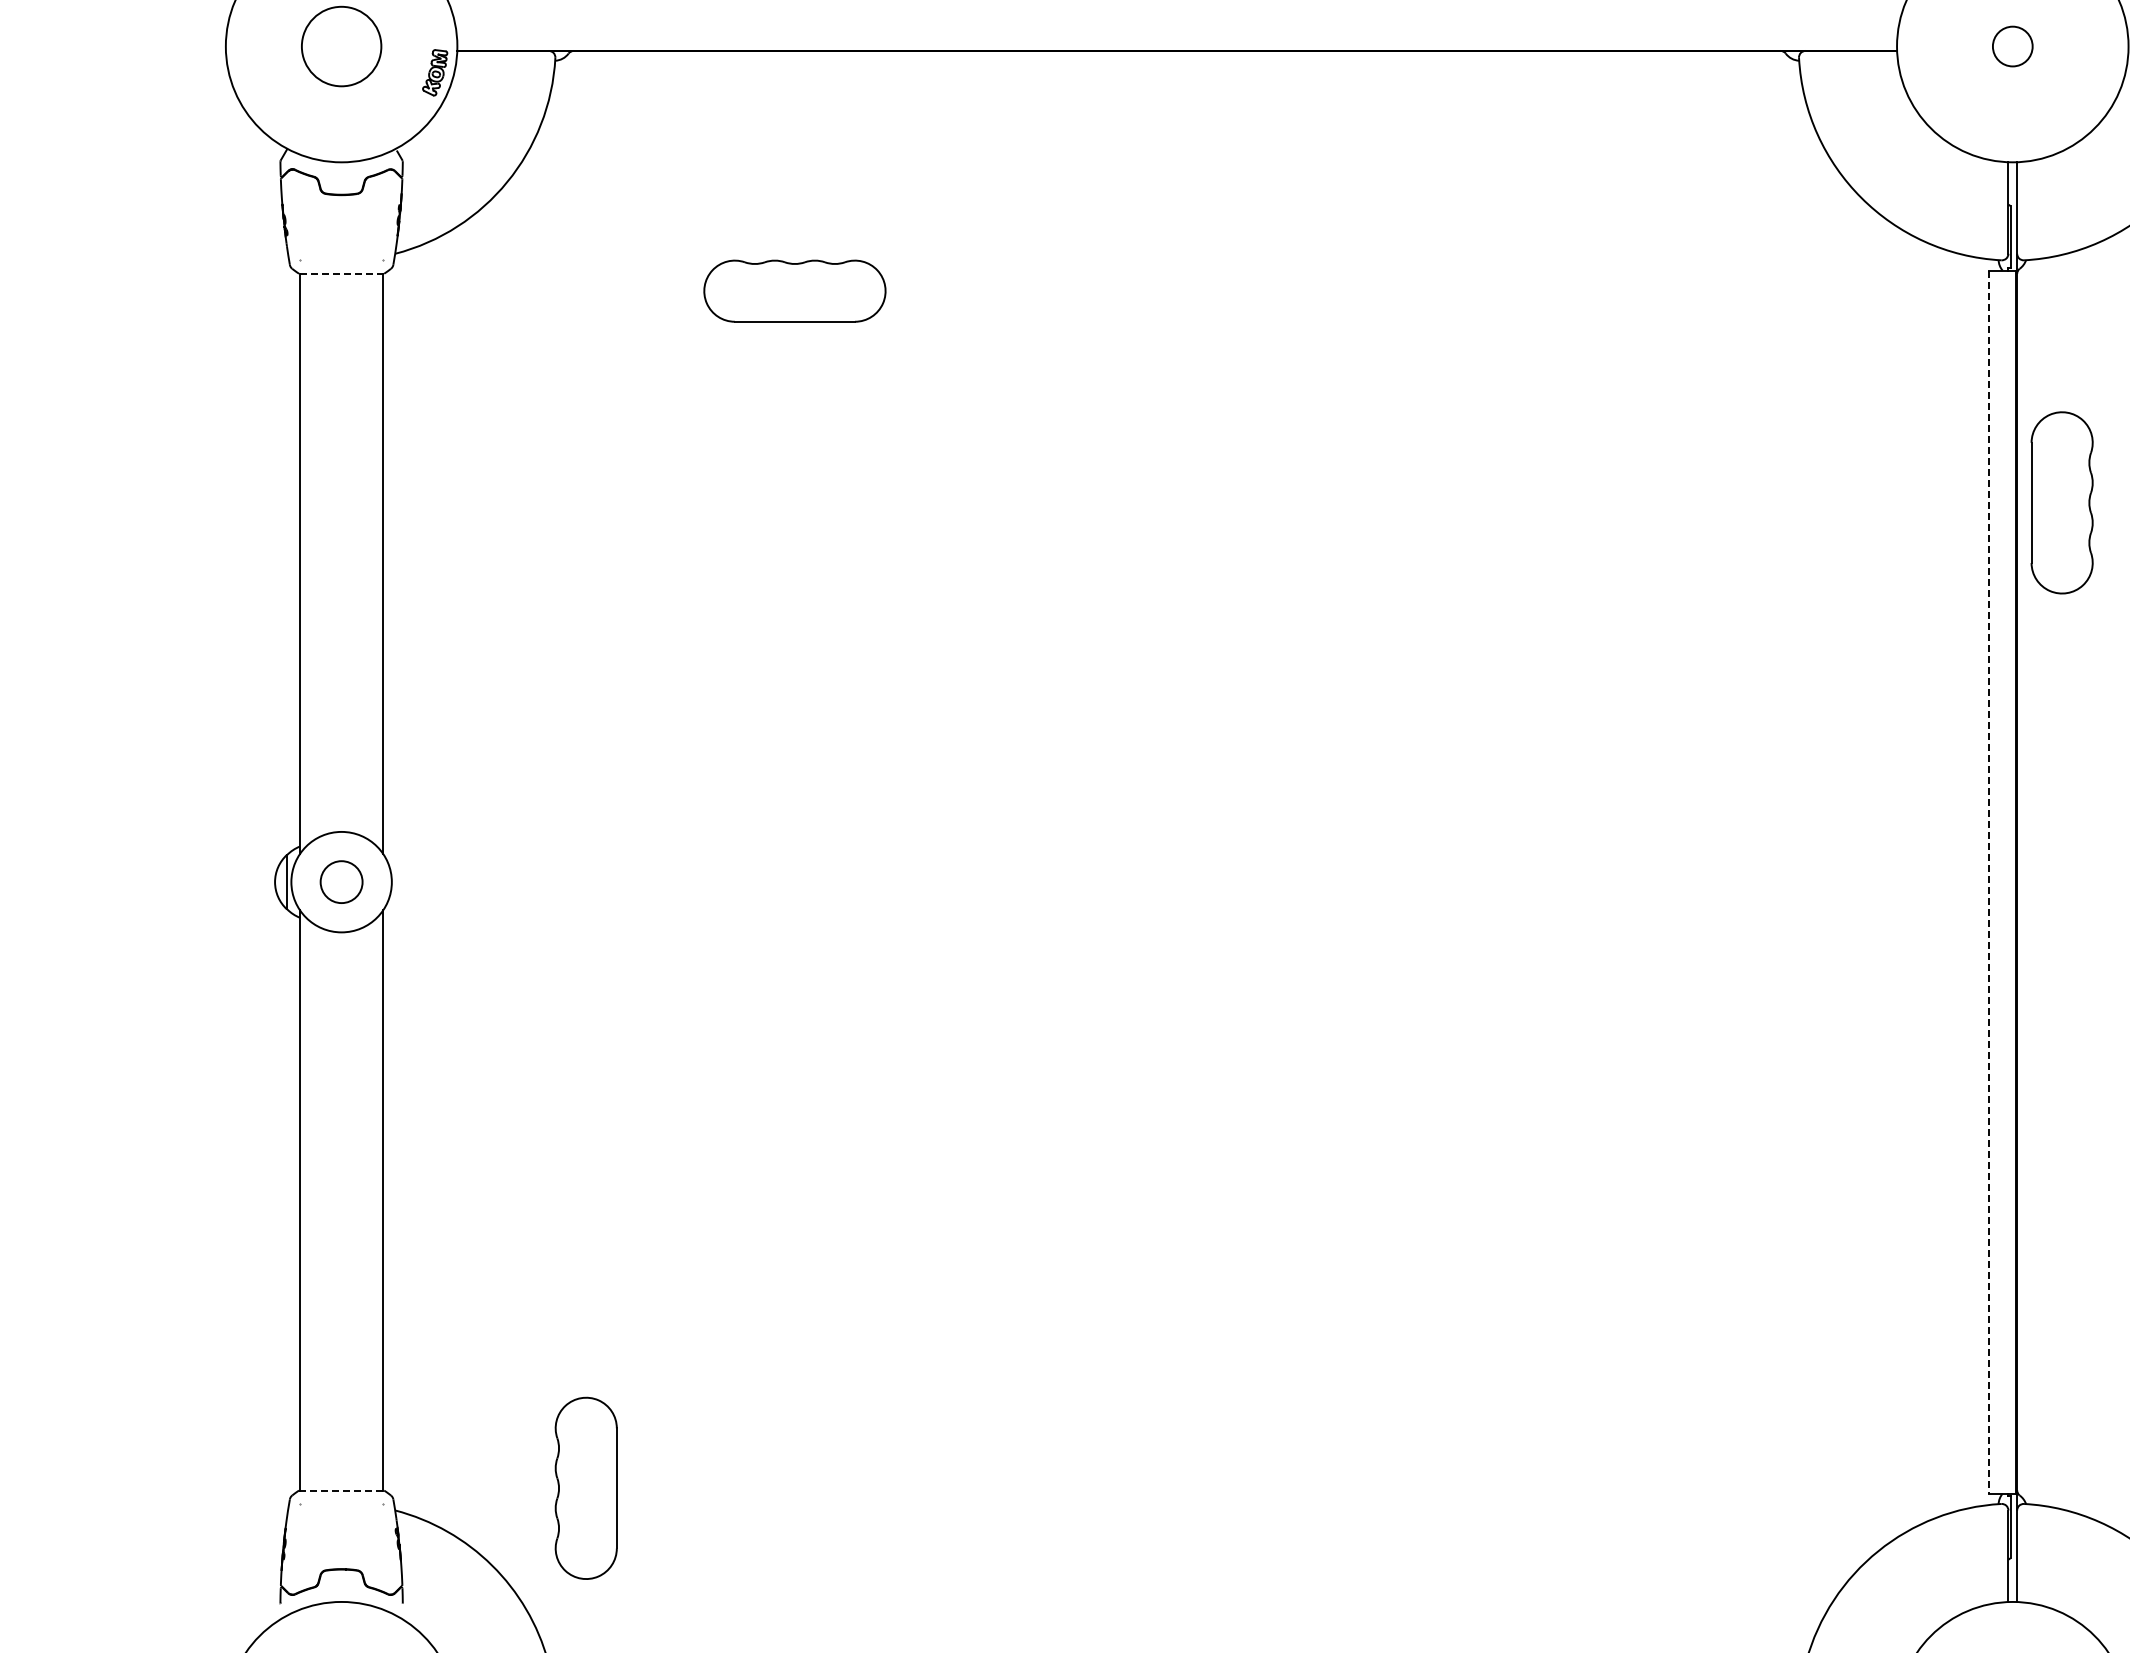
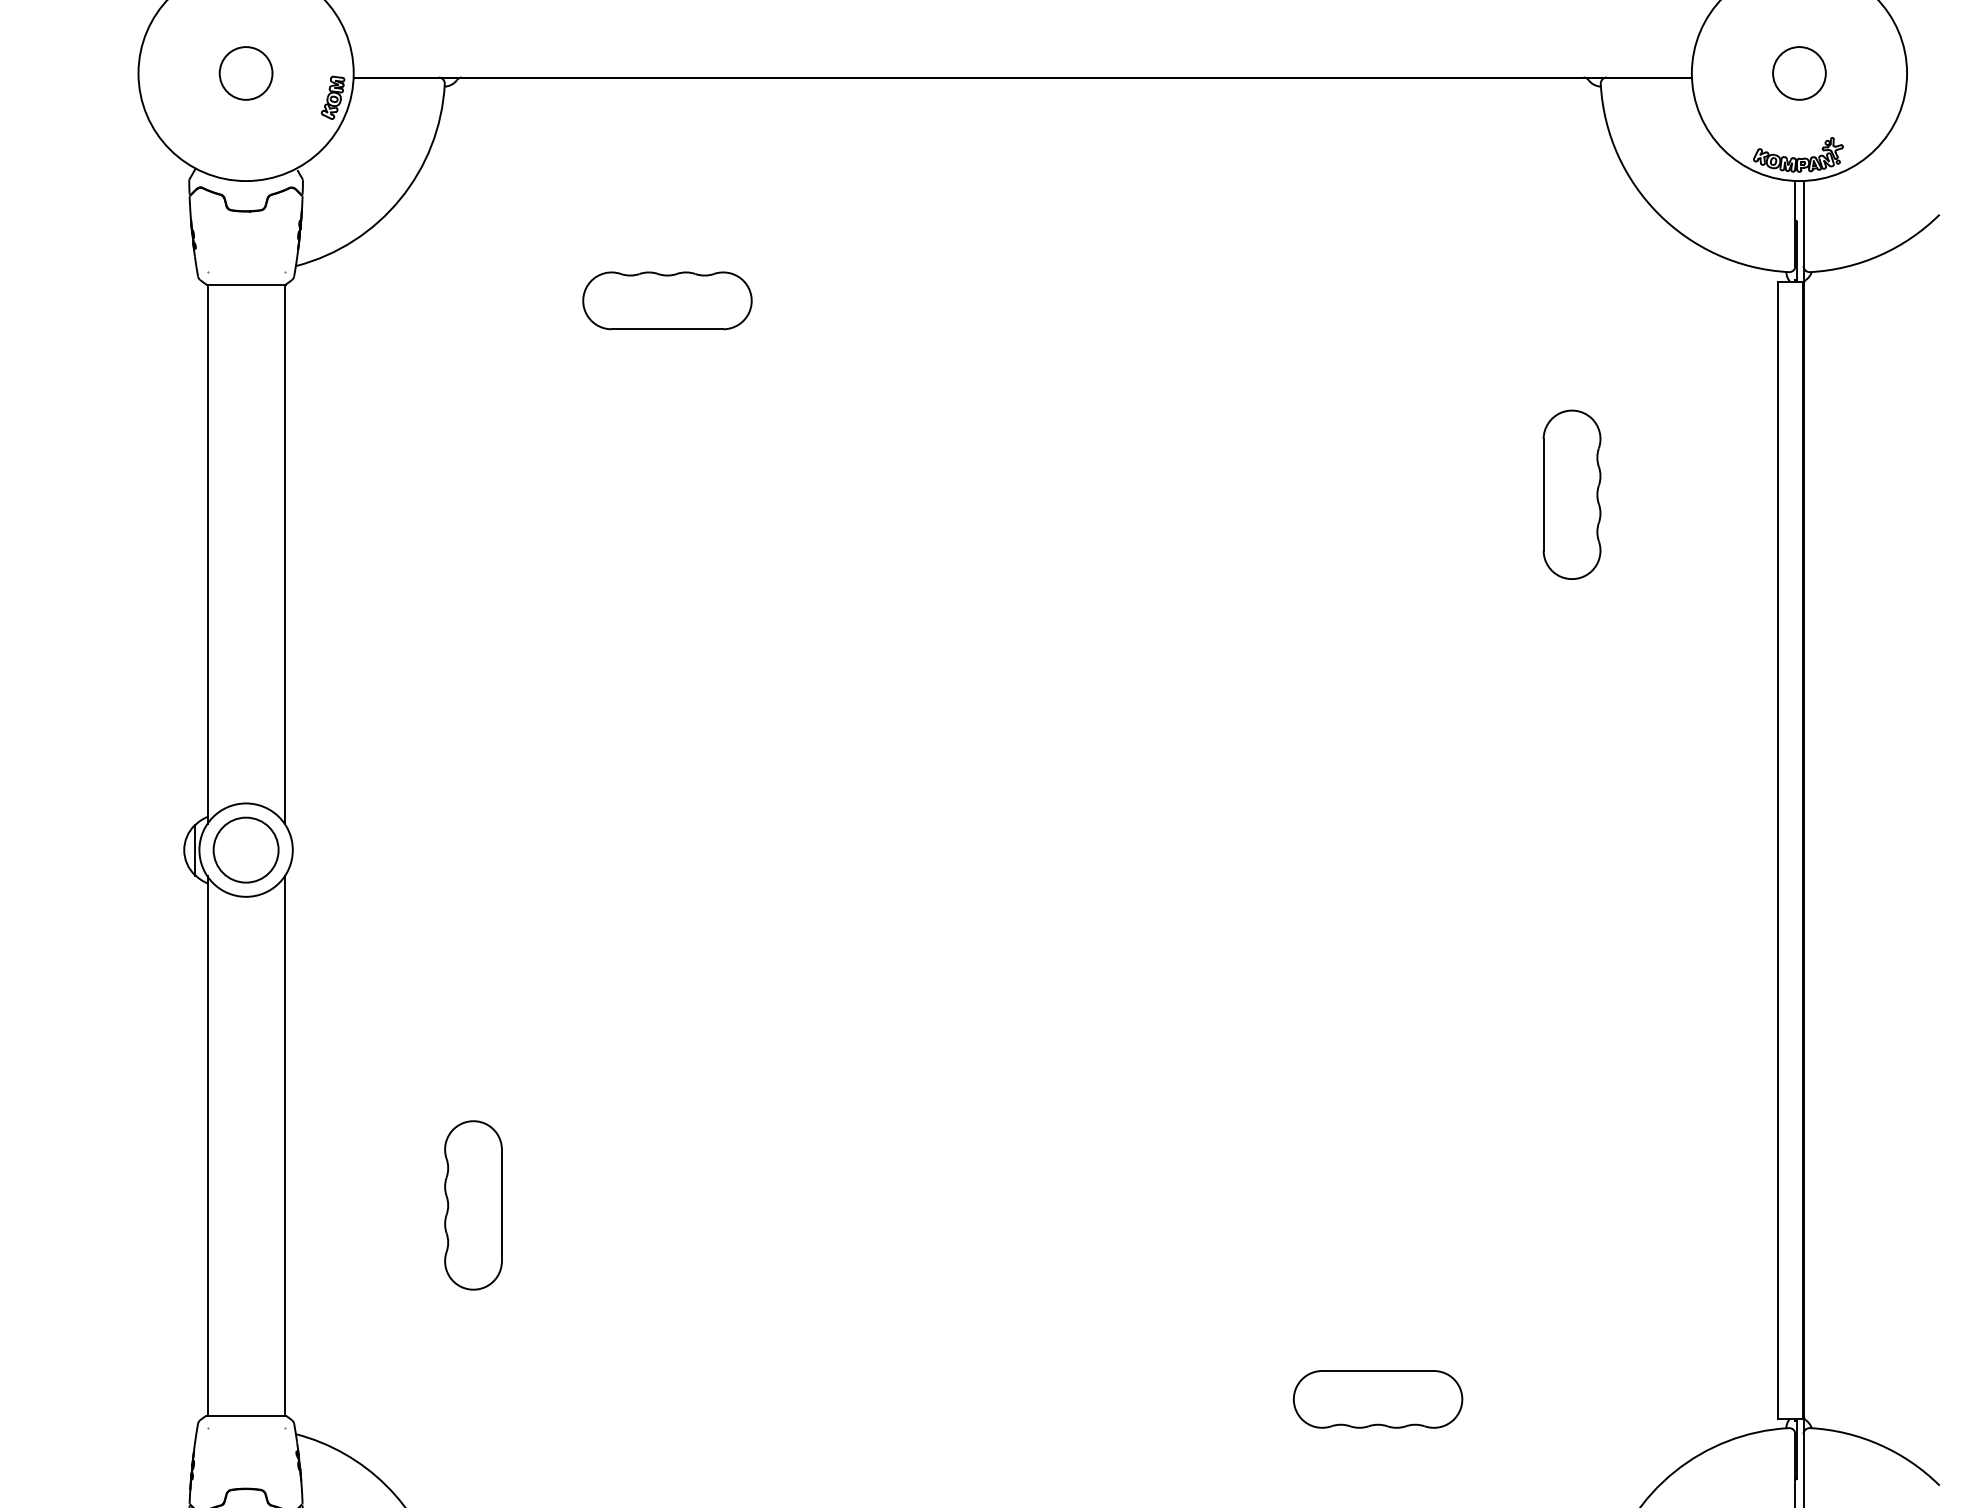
circle: (341, 46) -> (246, 73), size x0.71
circle: (2012, 46) -> (1799, 73), size x1.43
part: (2011, 134) -> (1798, 155), added
line: (341, 273) -> (246, 284), dashed -> solid
part: (2061, 502) -> (1571, 494), moved
circle: (341, 882) -> (246, 850), size x1.67
line: (1989, 882) -> (1777, 850), dashed -> solid
part: (1558, 1472) -> (1377, 1398), added
part: (585, 1487) -> (472, 1204), moved
line: (341, 1490) -> (246, 1415), dashed -> solid

